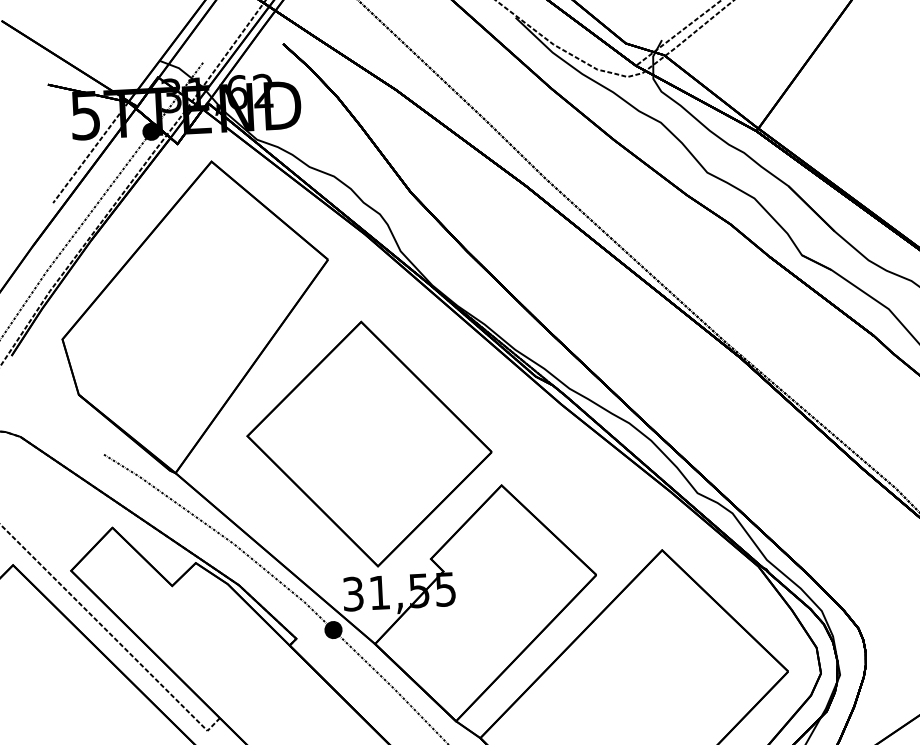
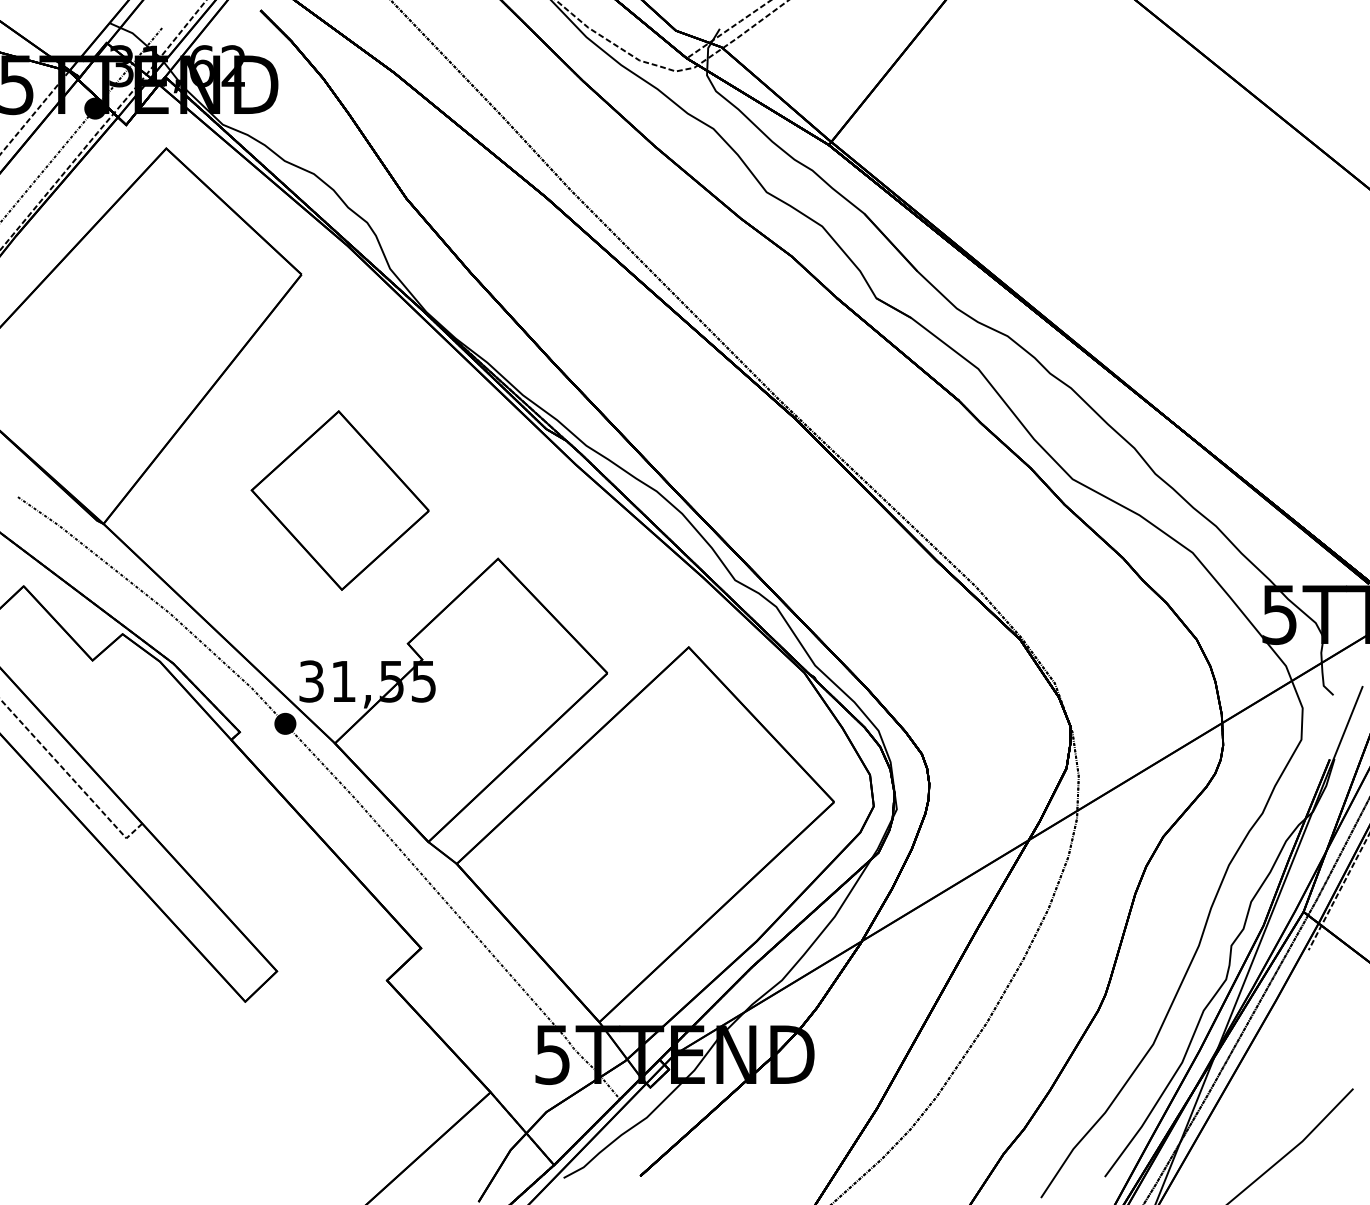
part: (368, 444) -> (339, 500), size x0.6

